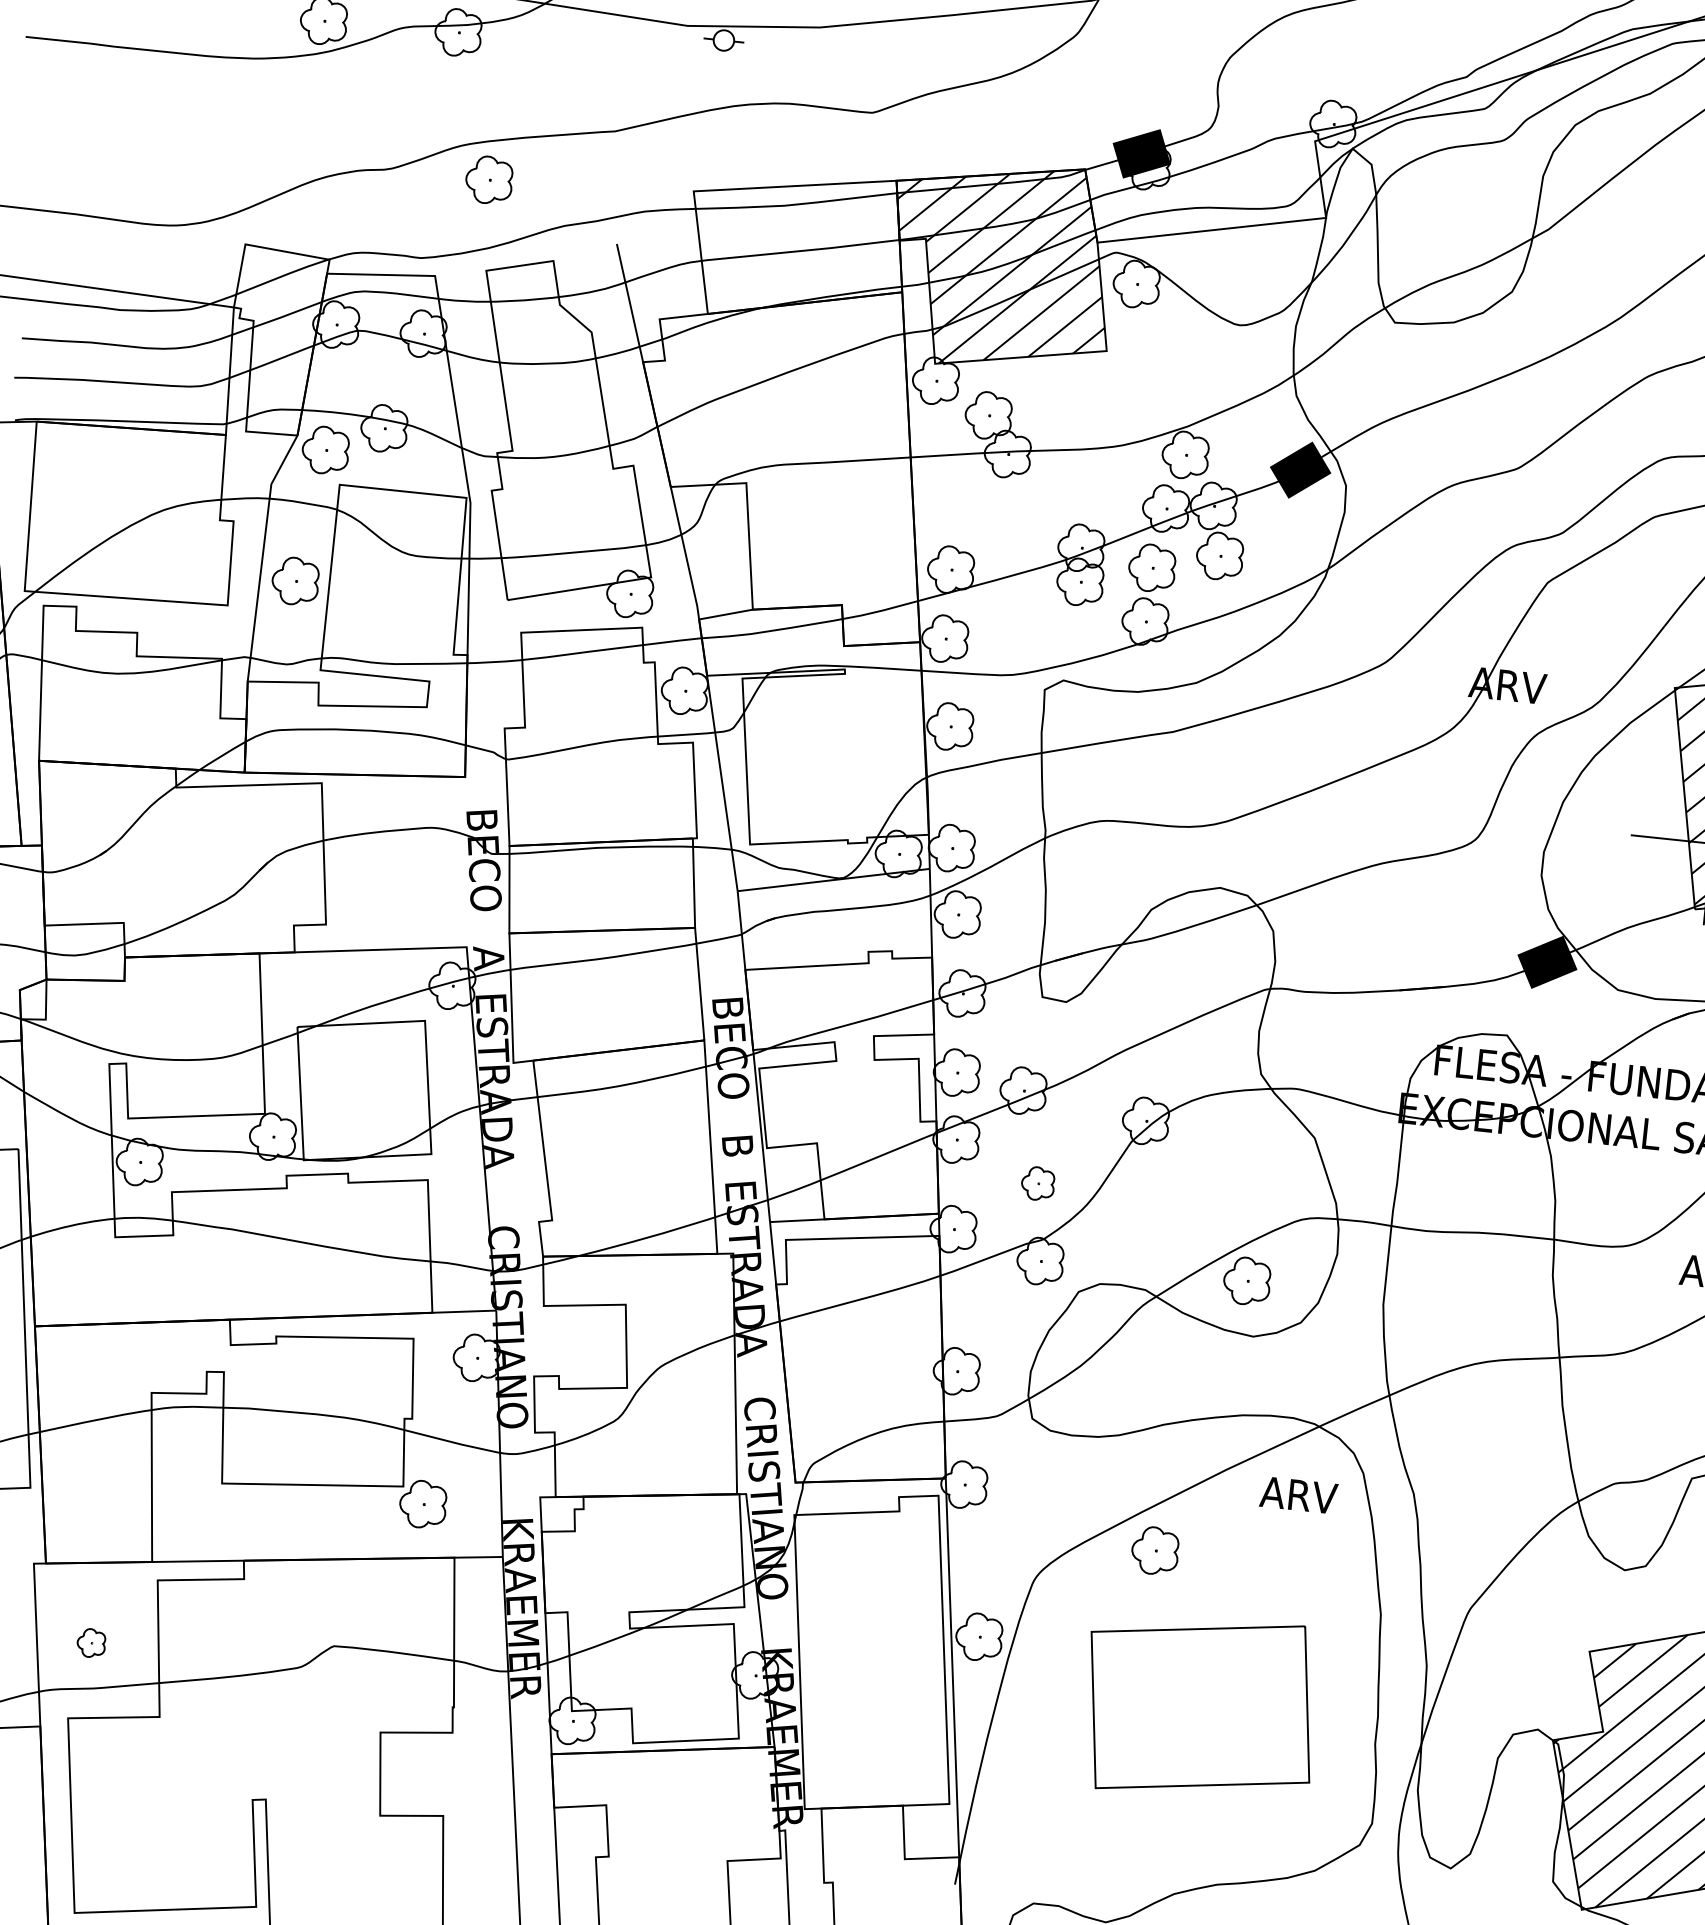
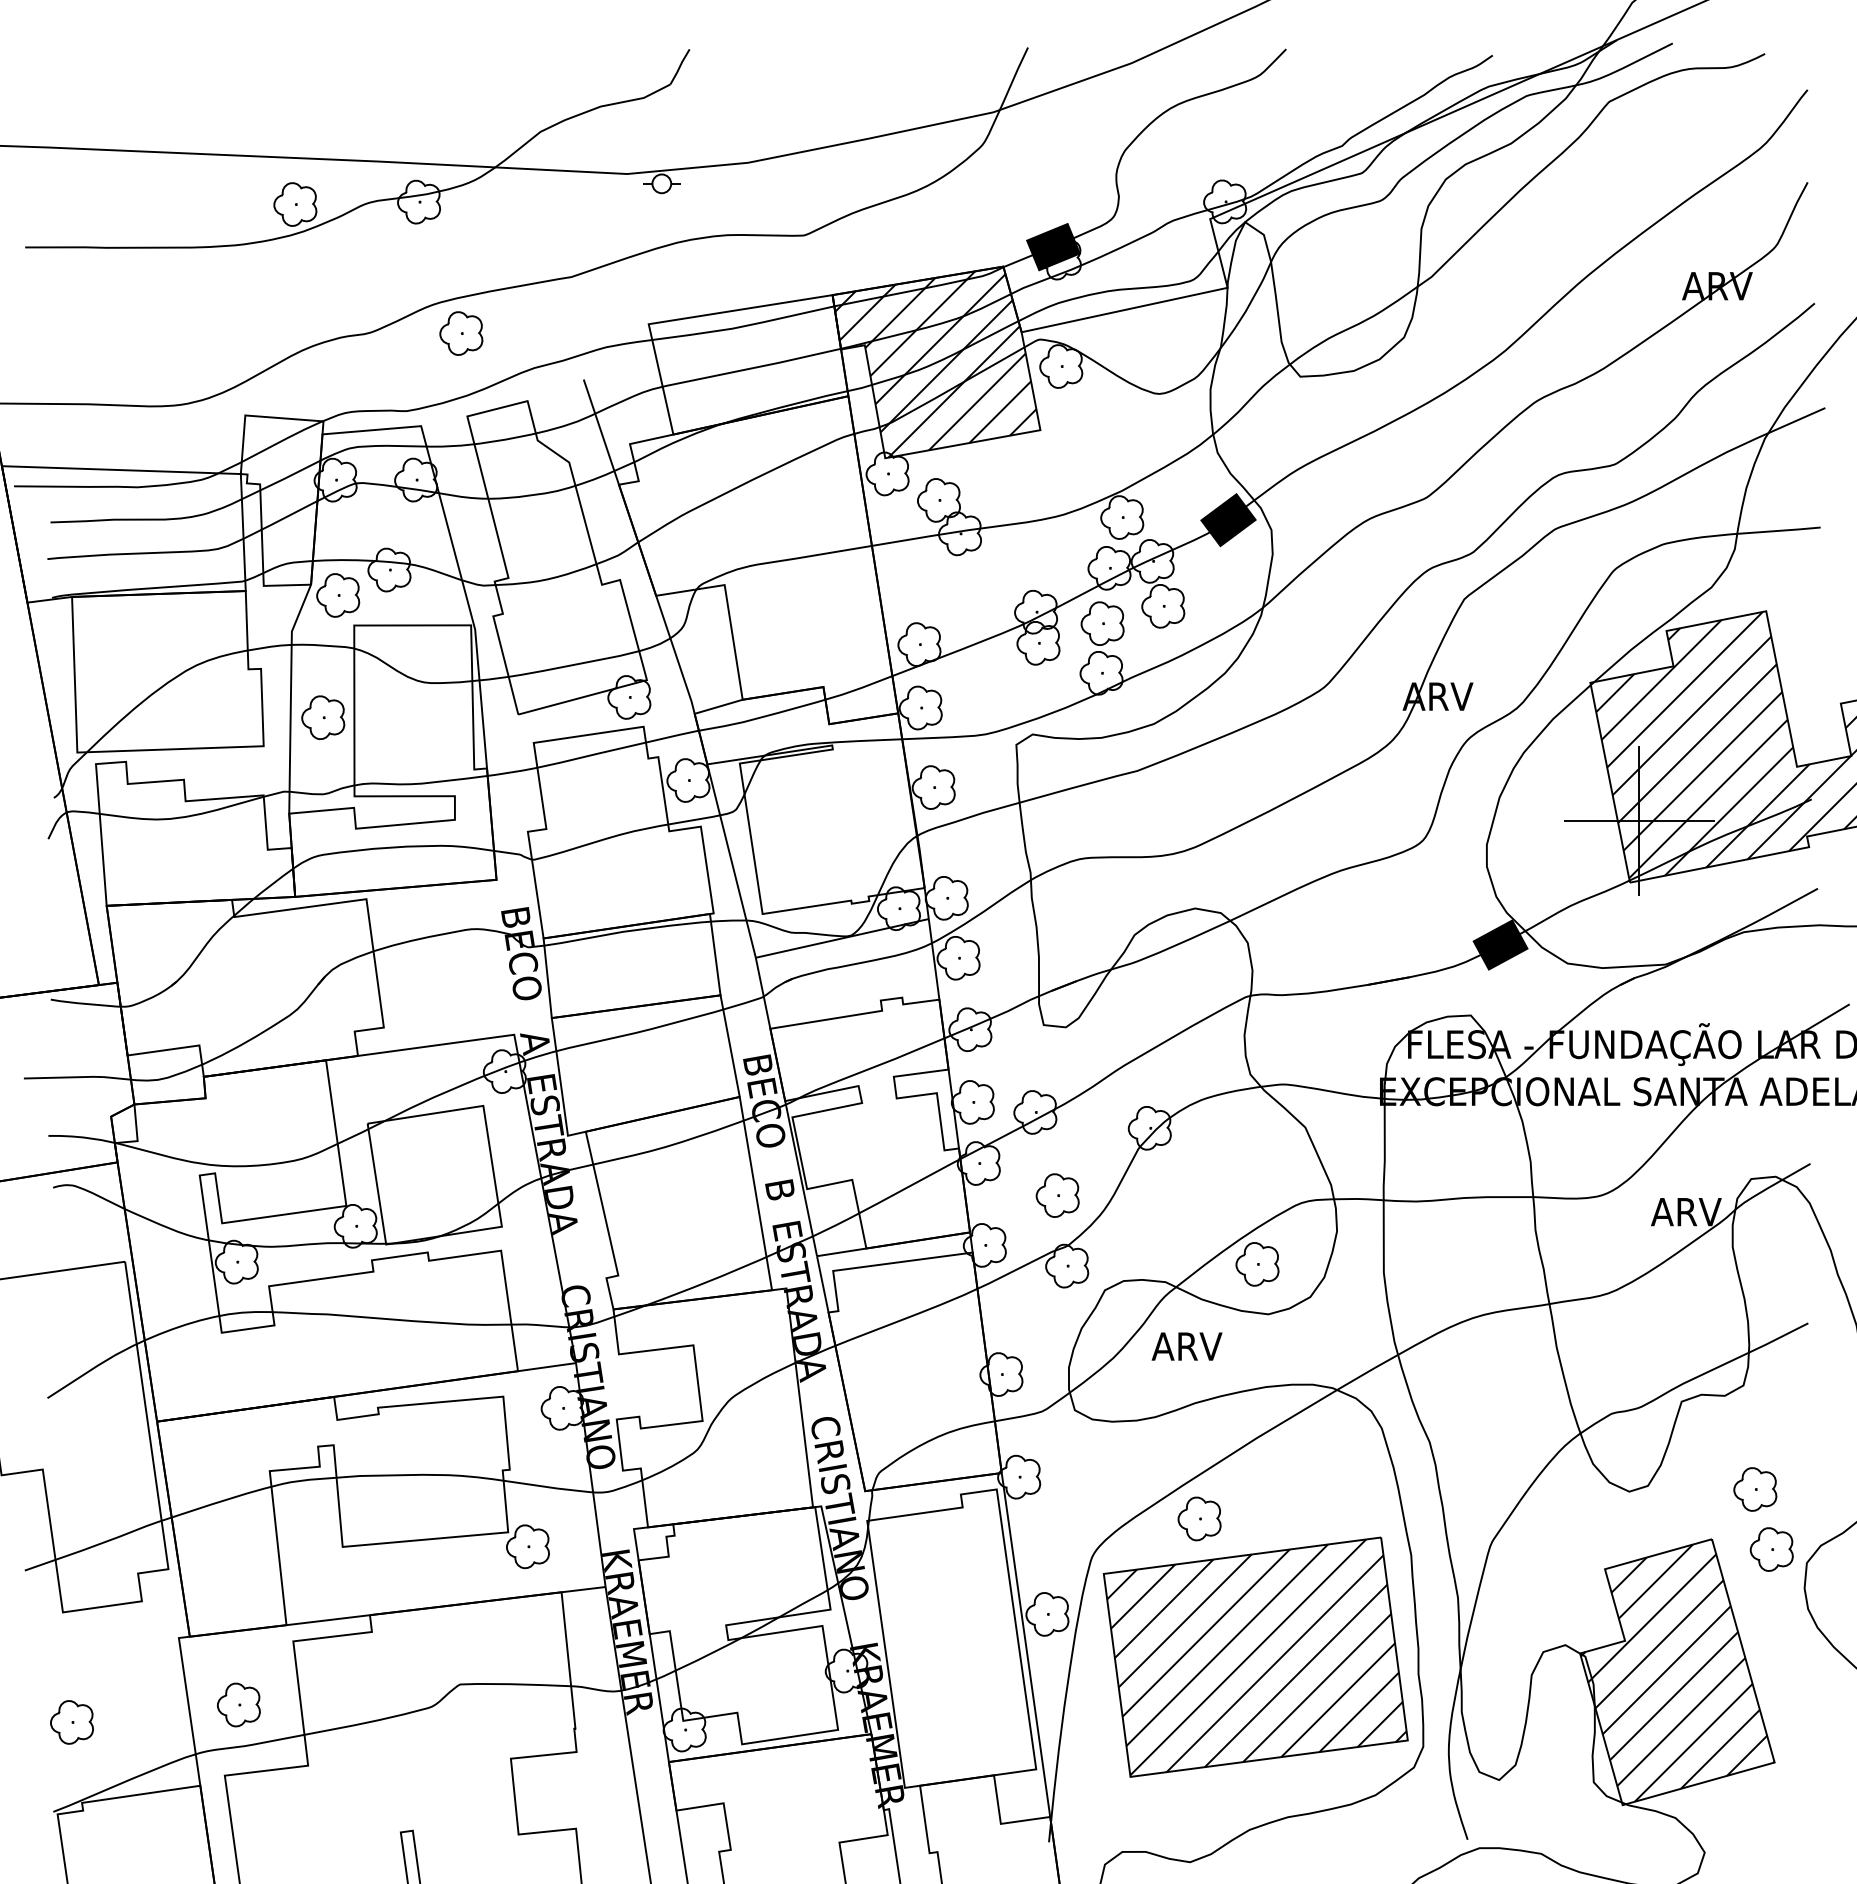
part: (1037, 1183) -> (1057, 1195), size x1.43
text: (1298, 1495) -> (1186, 1346), moved
part: (91, 1642) -> (238, 1704), size x1.67
part: (1200, 1706) -> (1255, 1656), size x1.43

